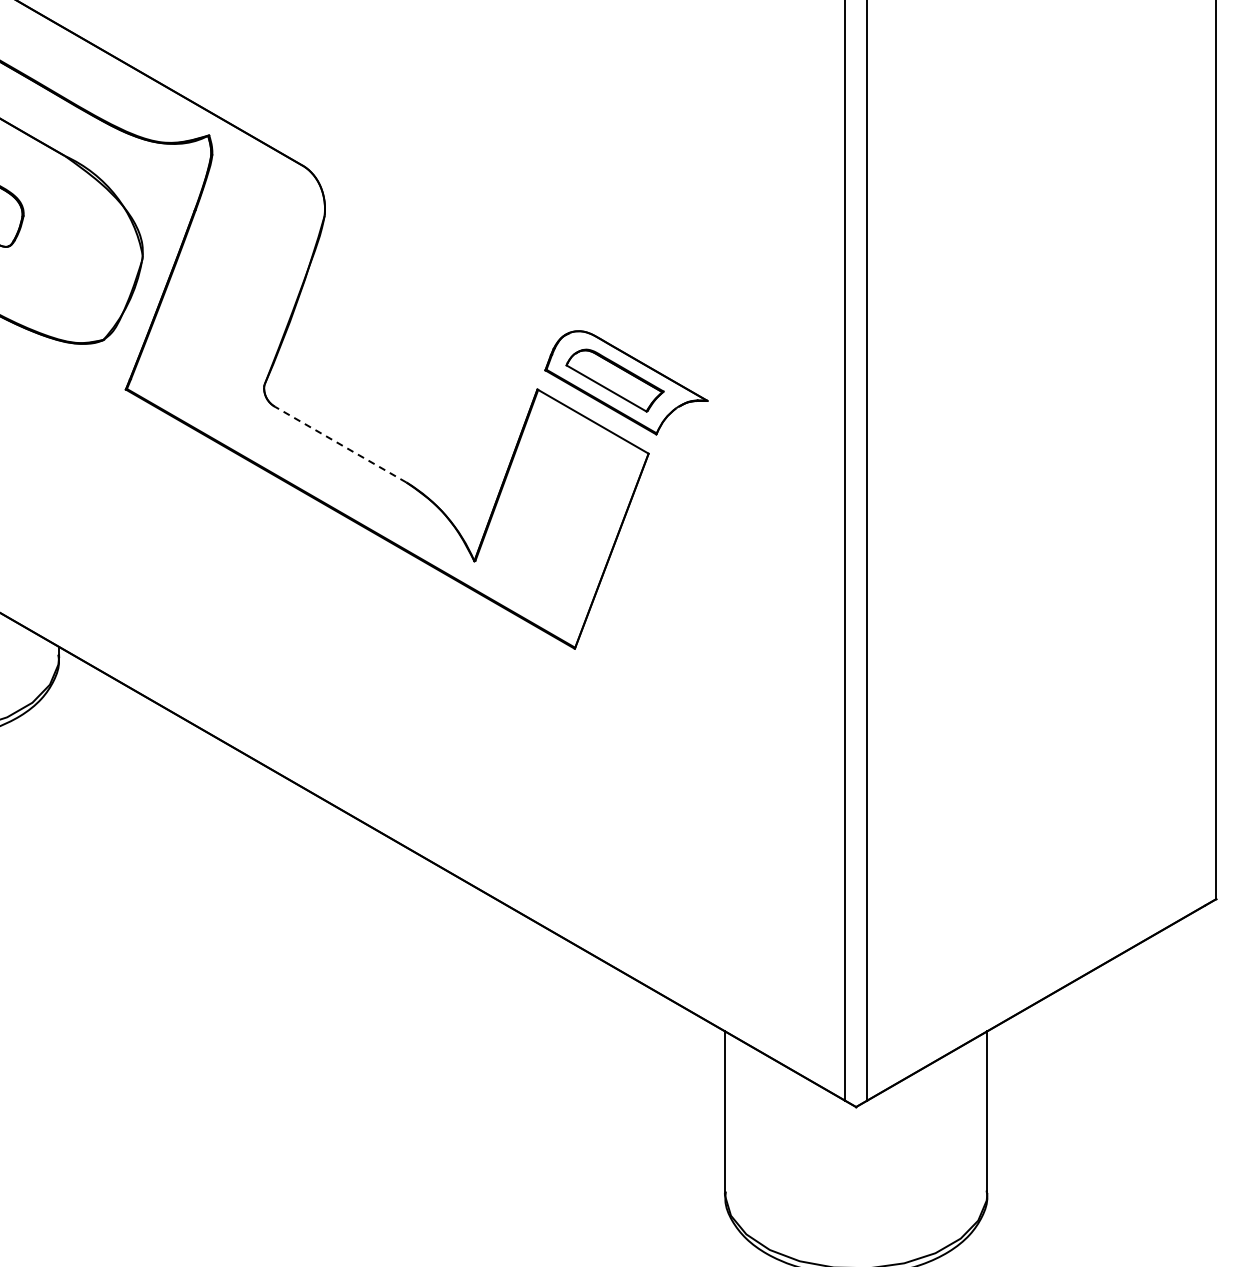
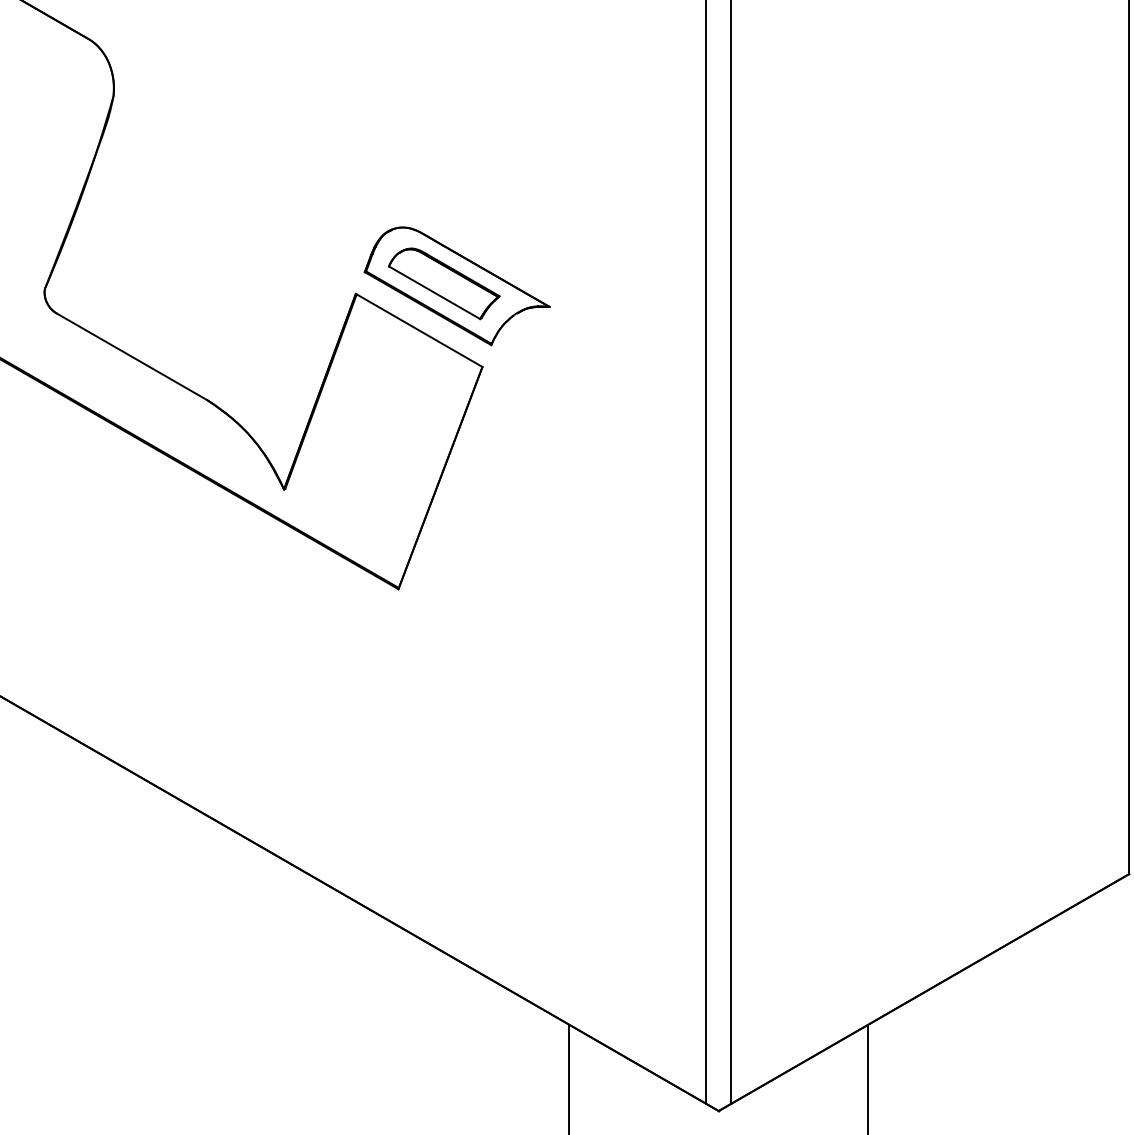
line: (340, 444) -> (131, 356), dashed -> solid

